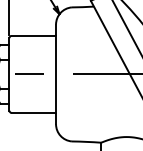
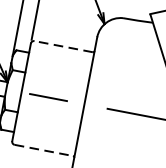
line: (33, 35) -> (64, 46), solid -> dashed
line: (33, 112) -> (44, 149), solid -> dashed

